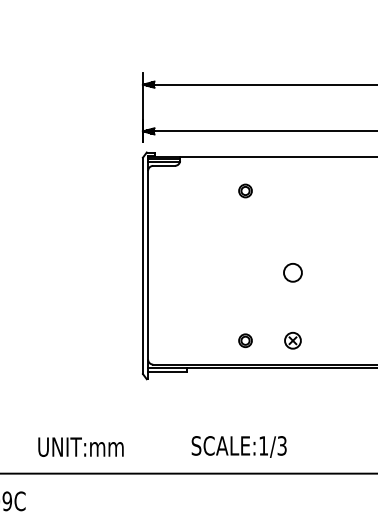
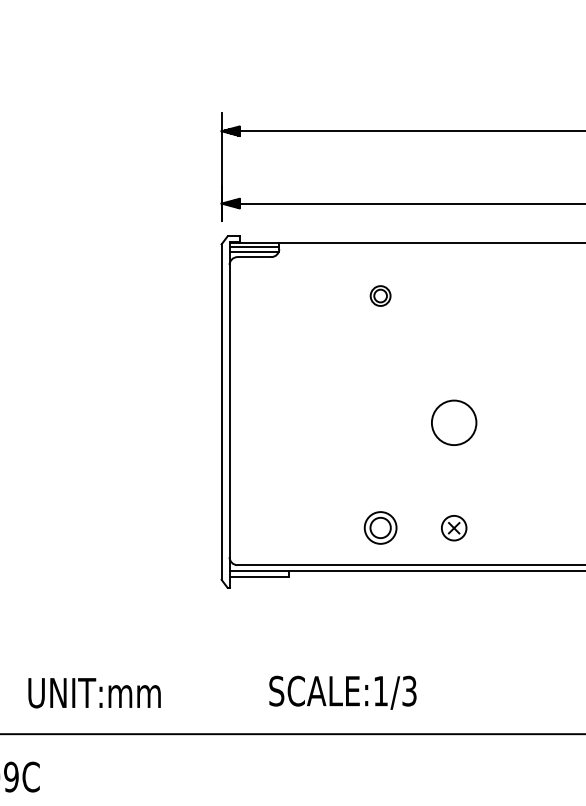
circle: (292, 272) -> (453, 422), size x1.6
part: (245, 340) -> (380, 527), size x1.6
text: (80, 446) -> (93, 692), moved
text: (238, 446) -> (341, 692), moved

